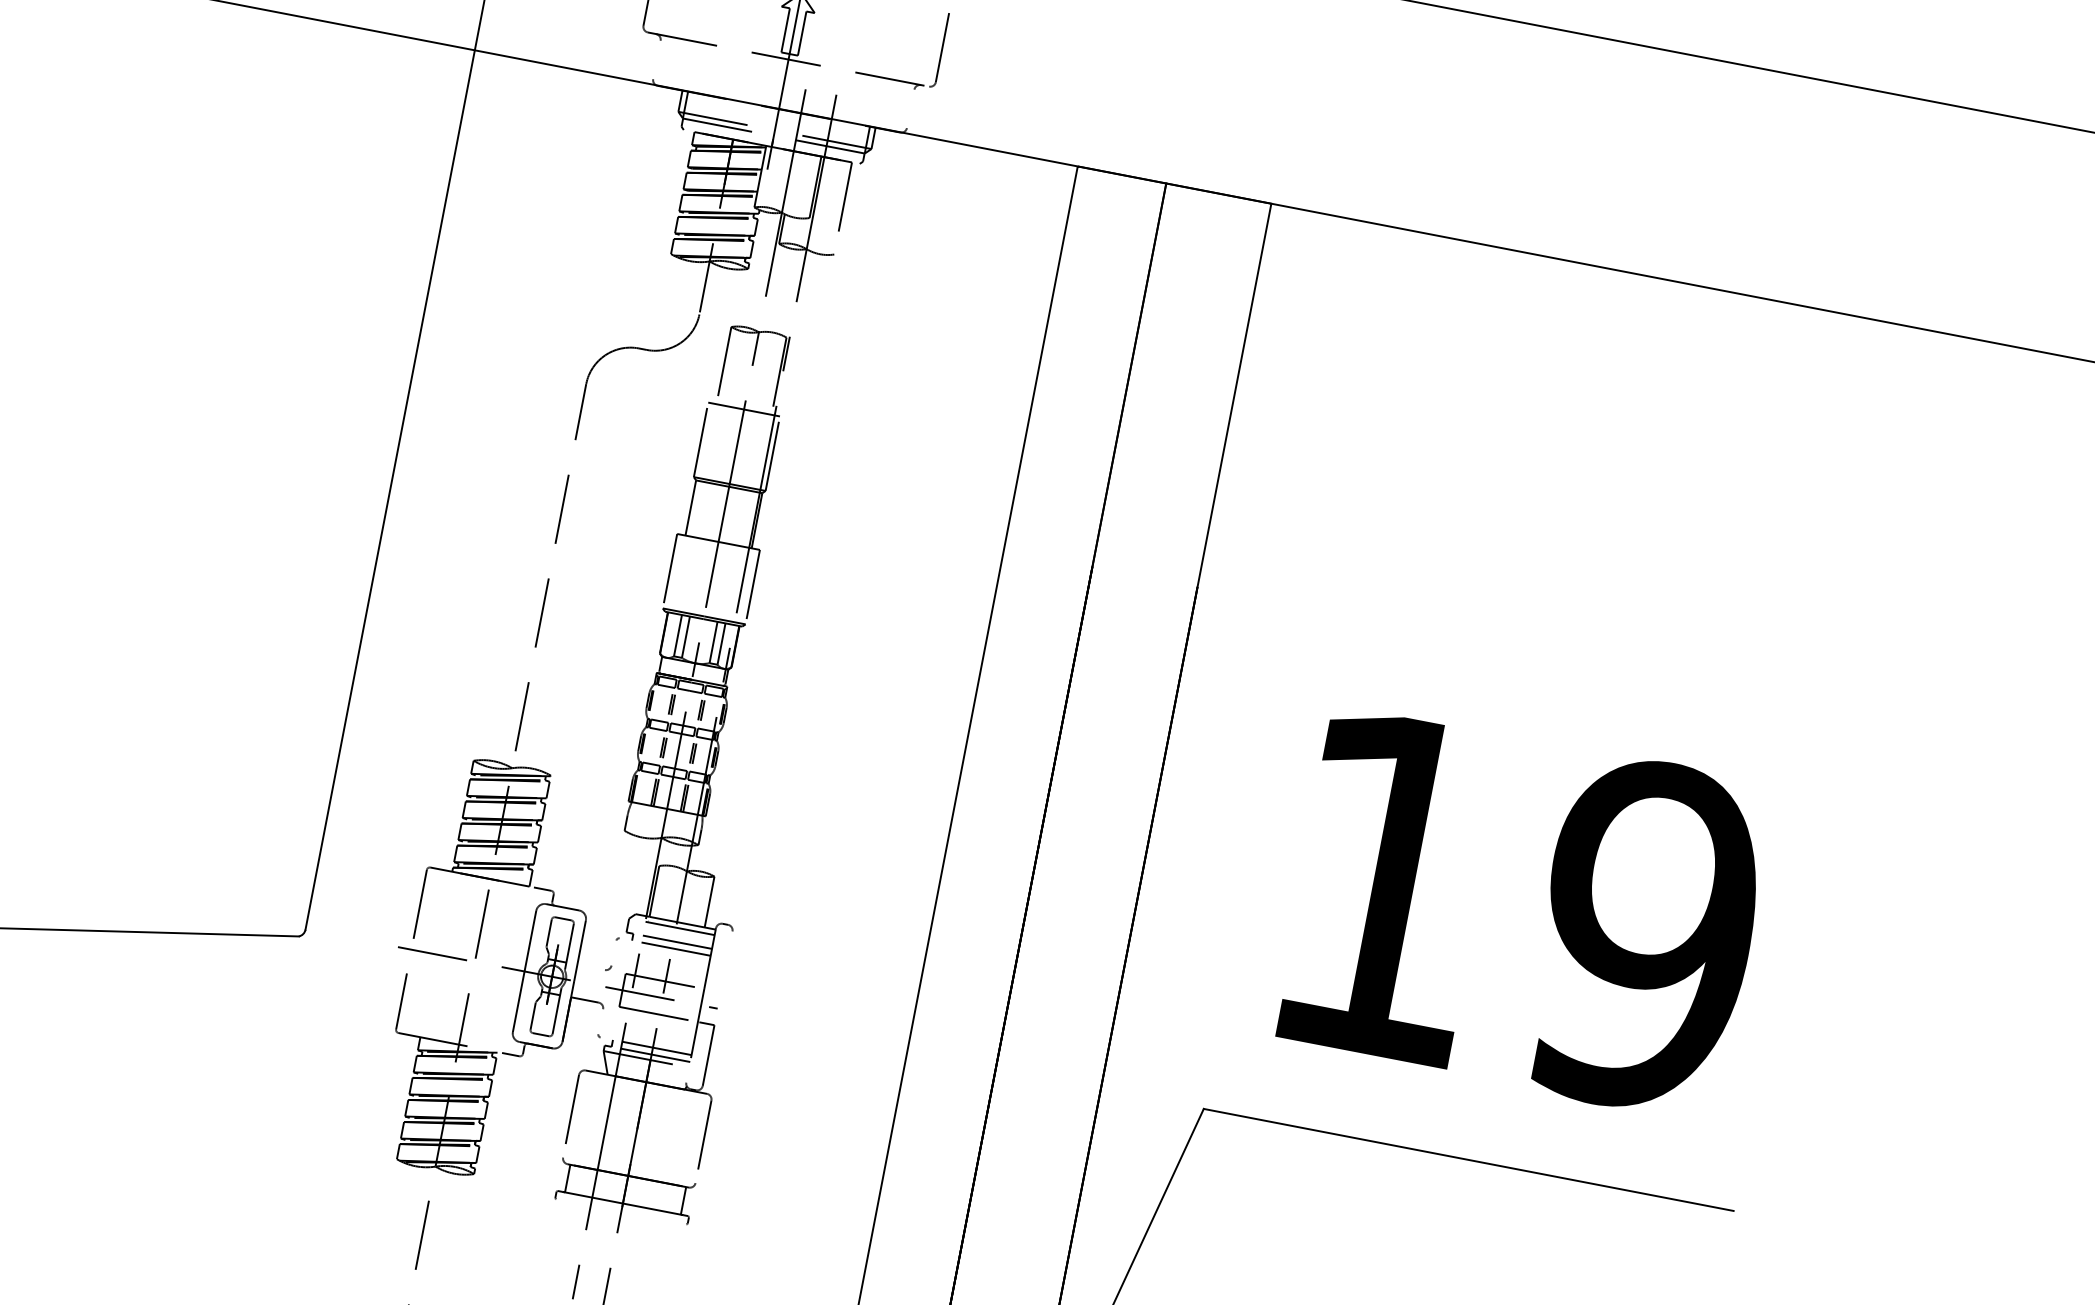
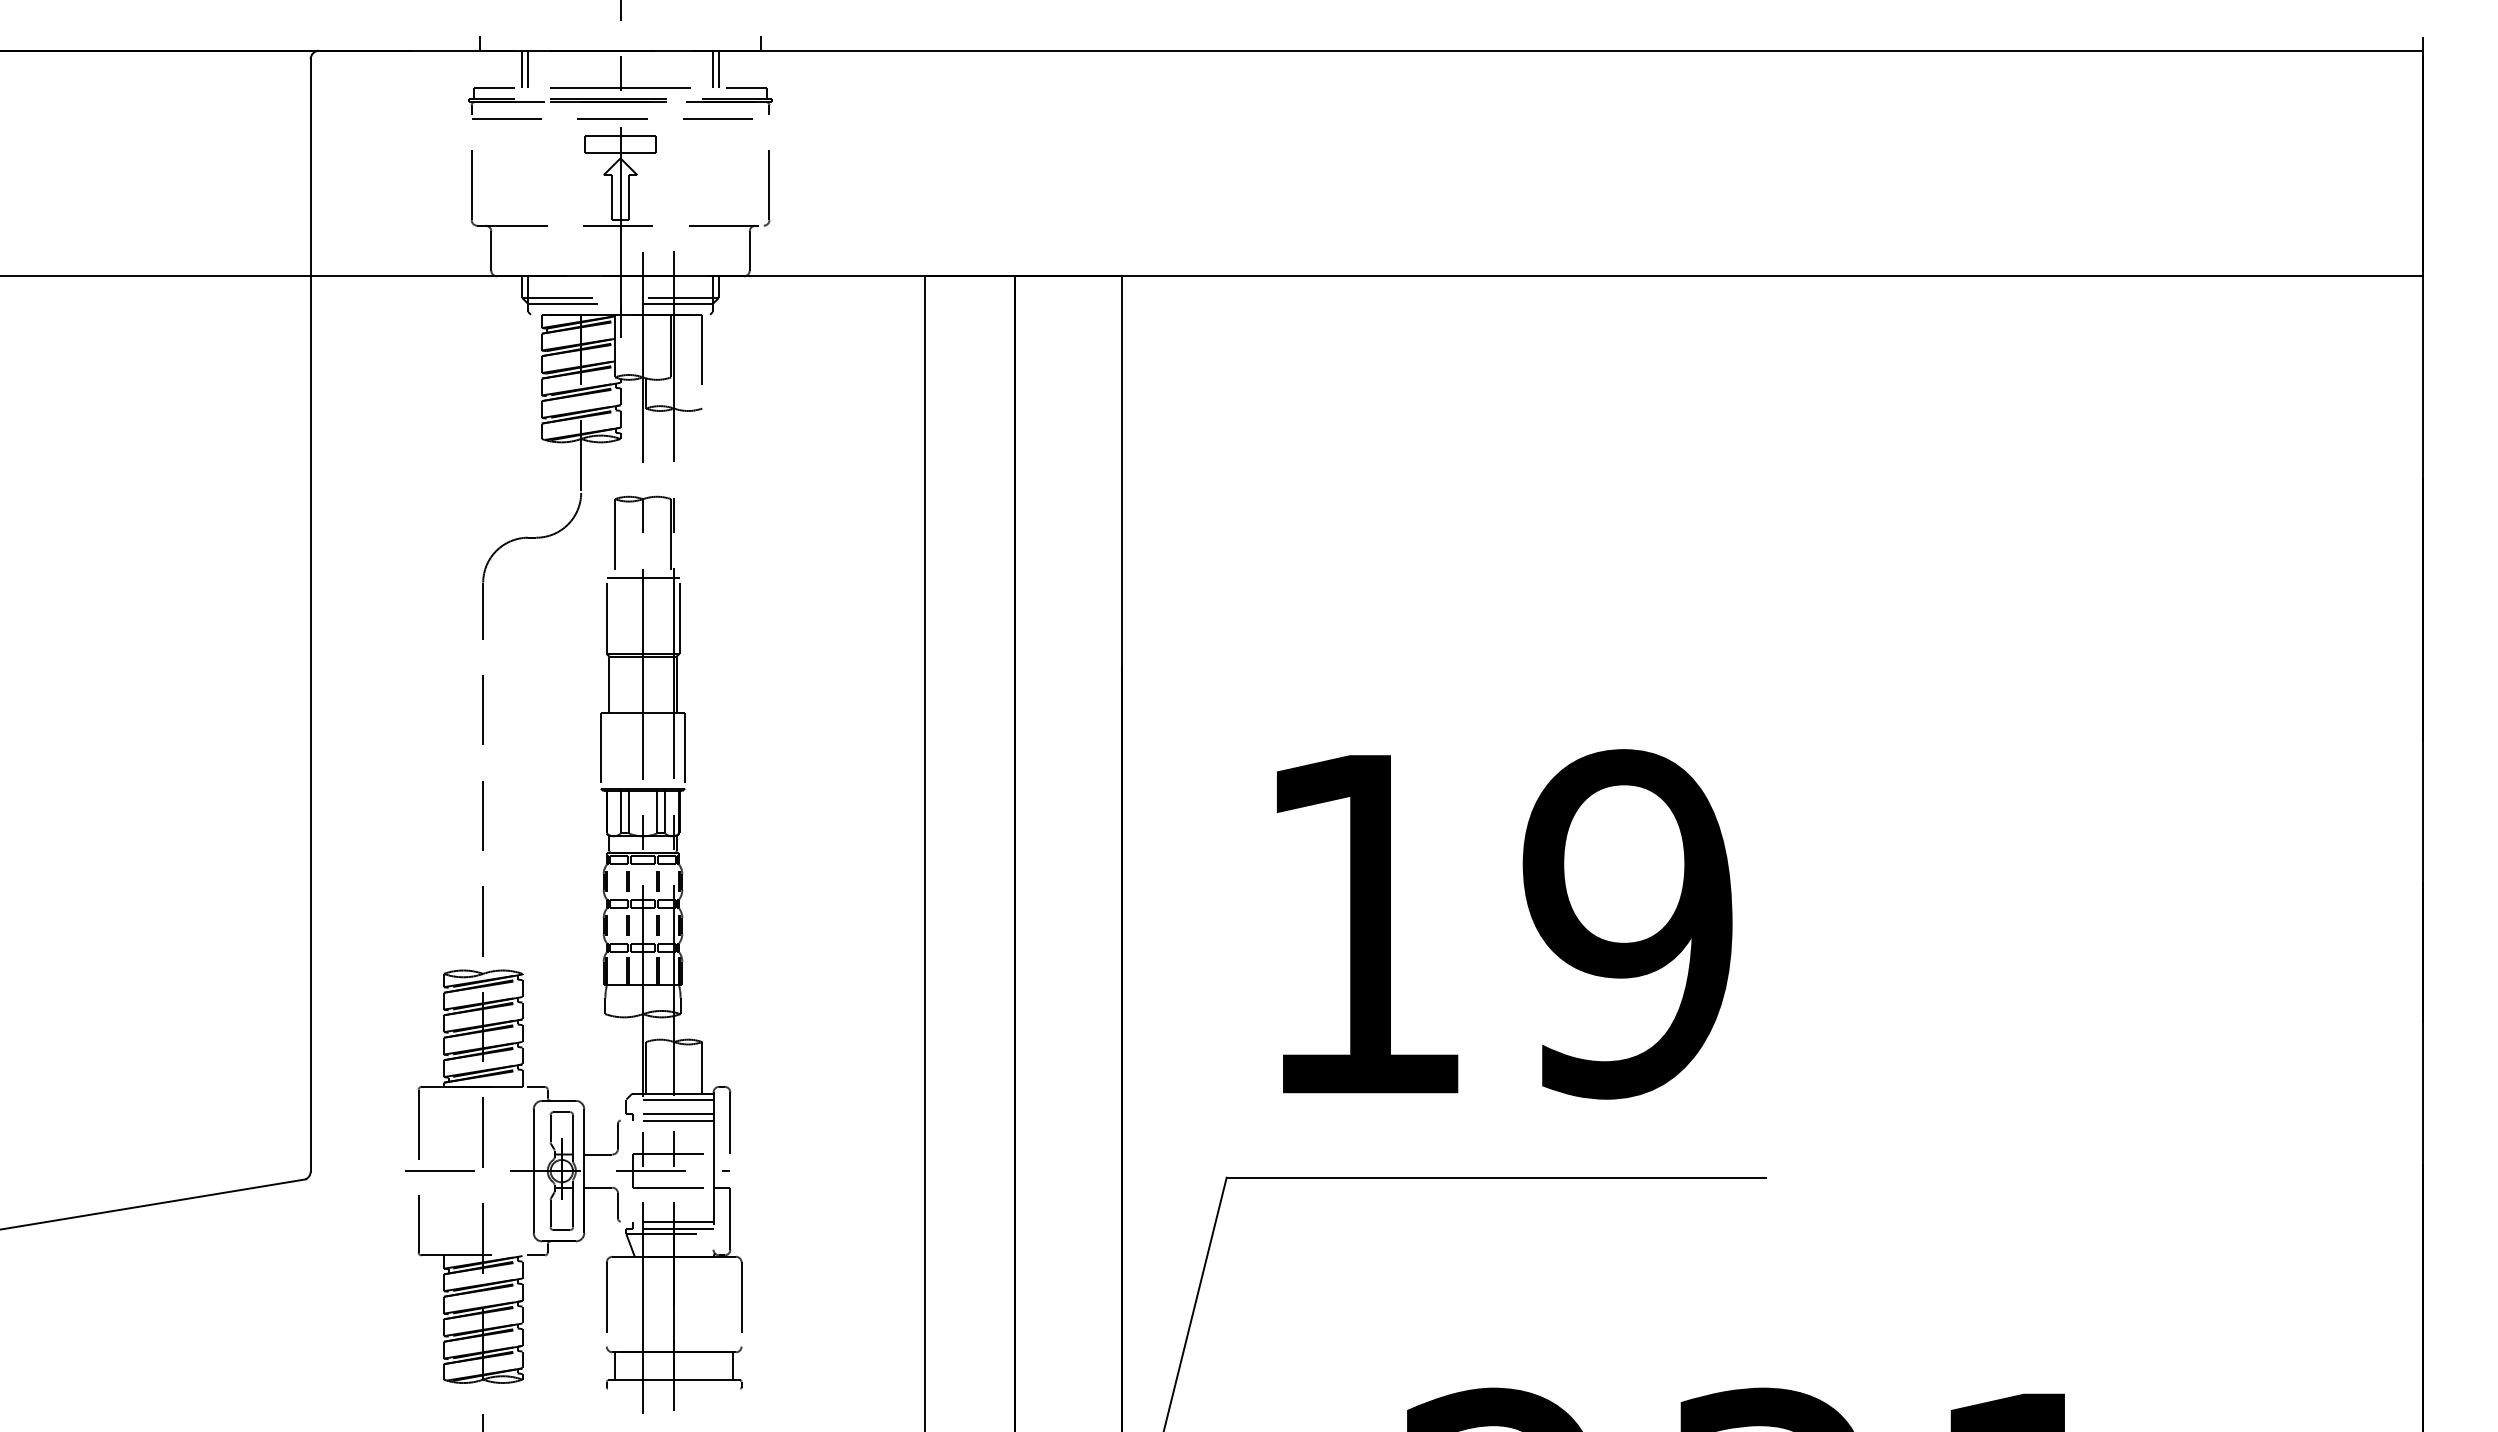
line: (657, 59) -> (491, 250), added
line: (910, 108) -> (749, 250), added
line: (613, 952) -> (617, 1135), added
line: (726, 961) -> (730, 1123), added
line: (591, 967) -> (598, 1154), added
line: (600, 1021) -> (617, 1205), added

